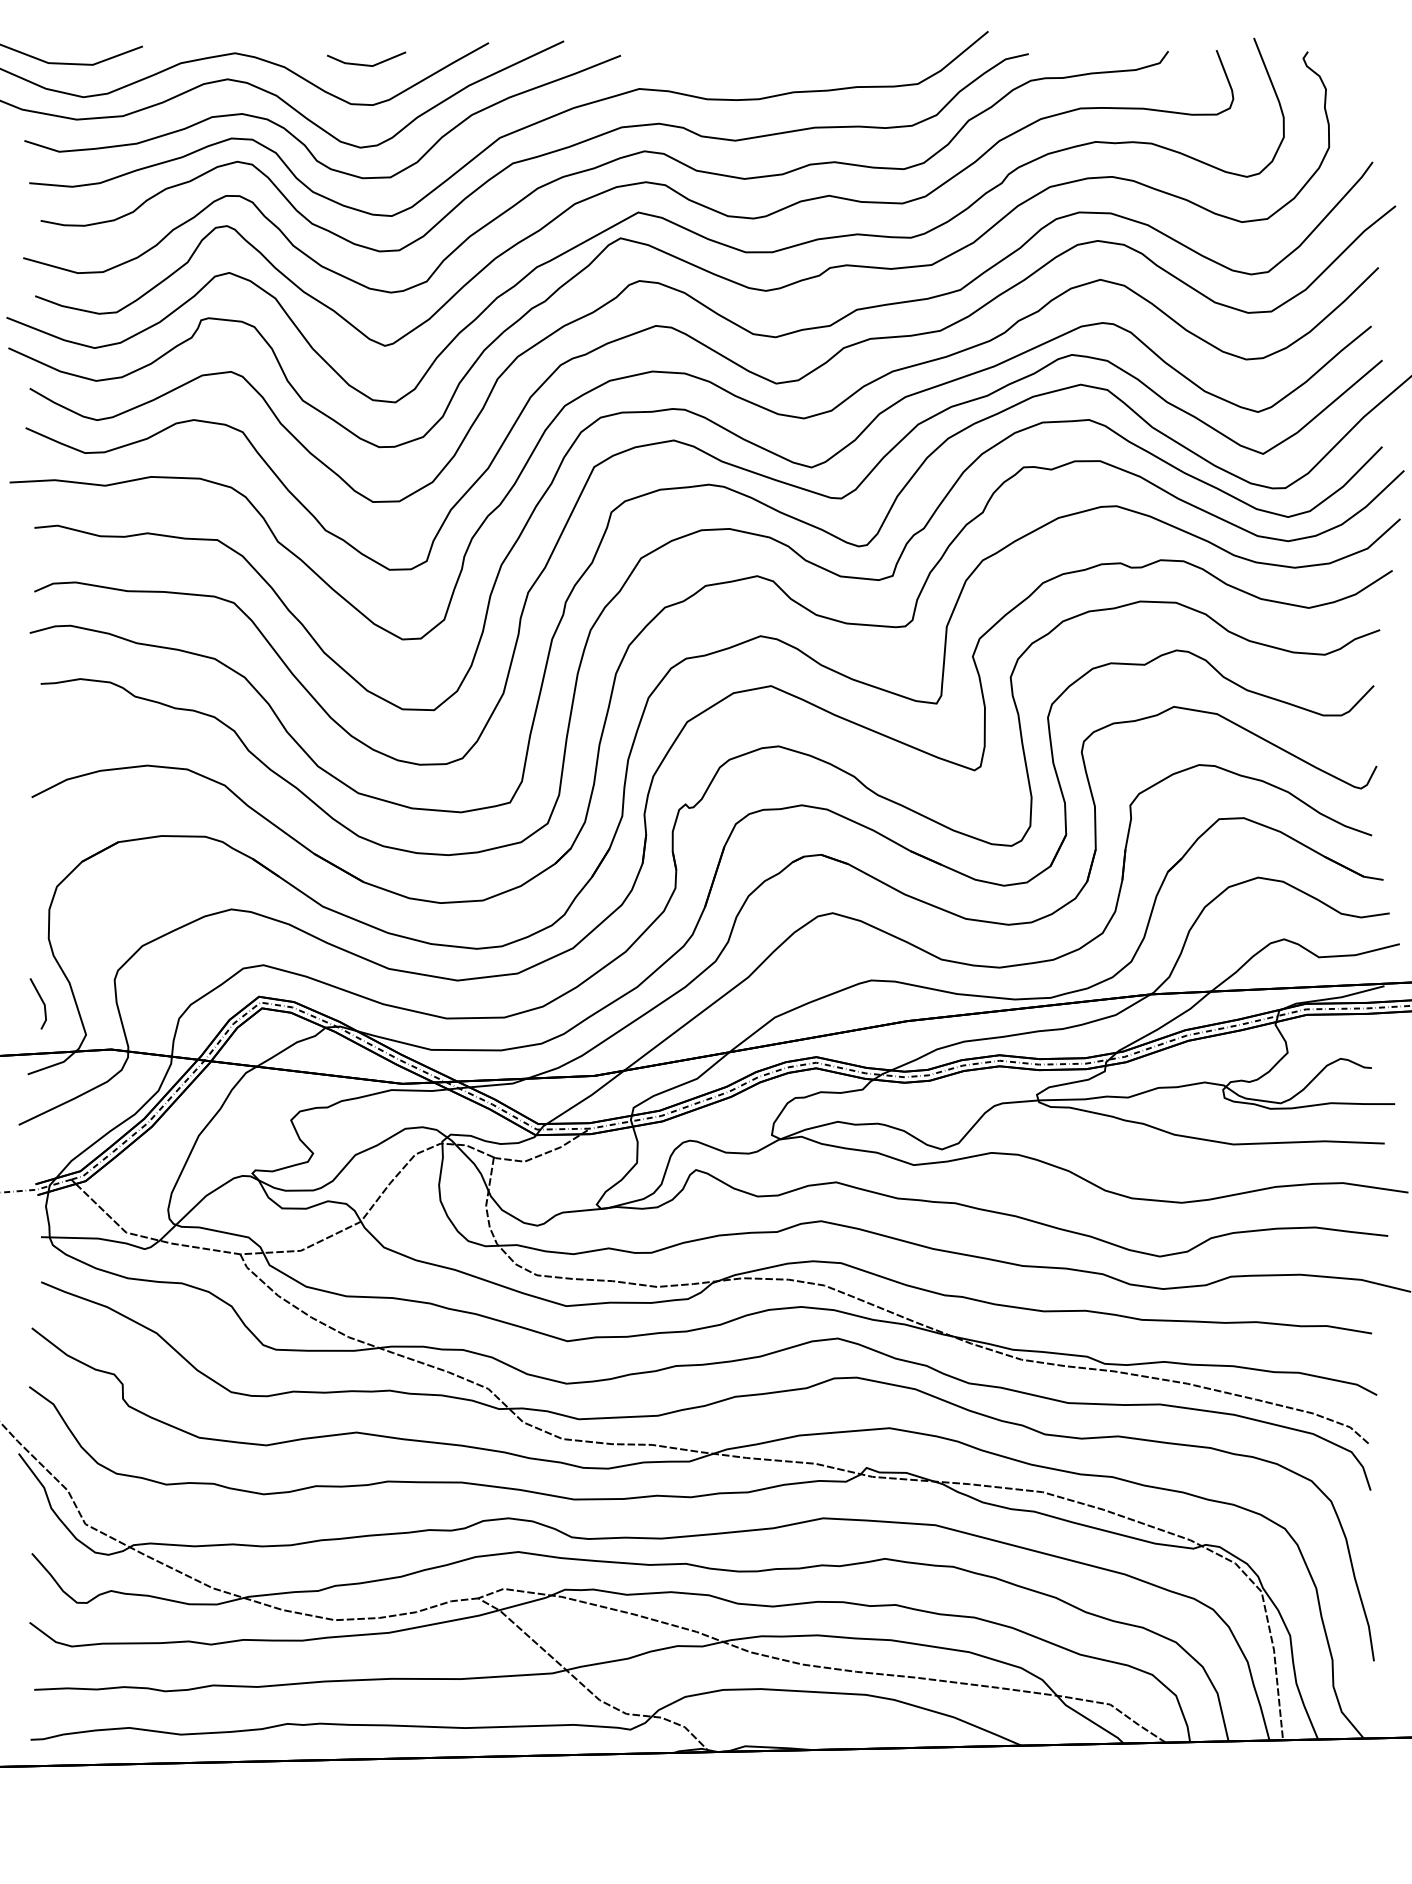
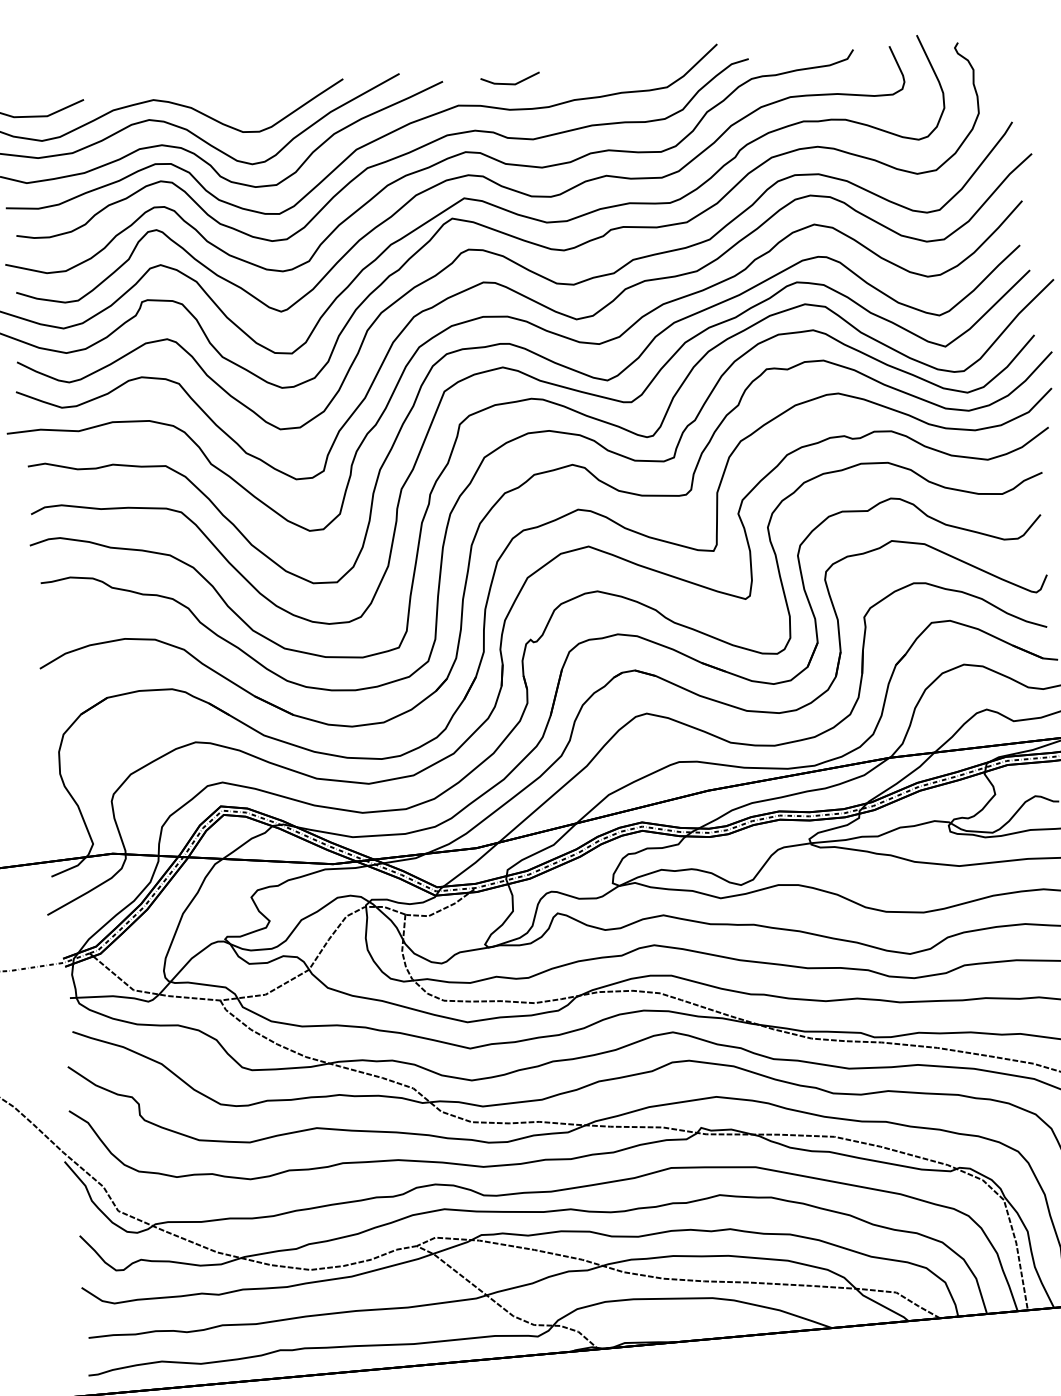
line: (366, 64) -> (510, 83), moved
line: (41, 1001) -> (57, 821), removed

